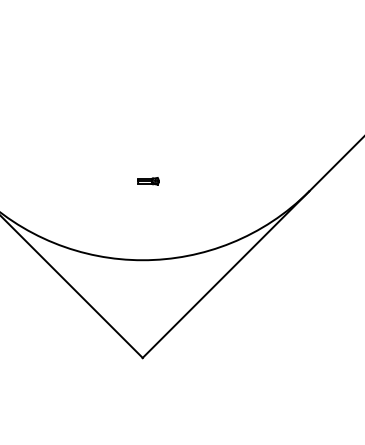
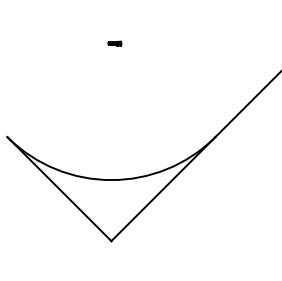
part: (147, 180) -> (114, 43), moved

